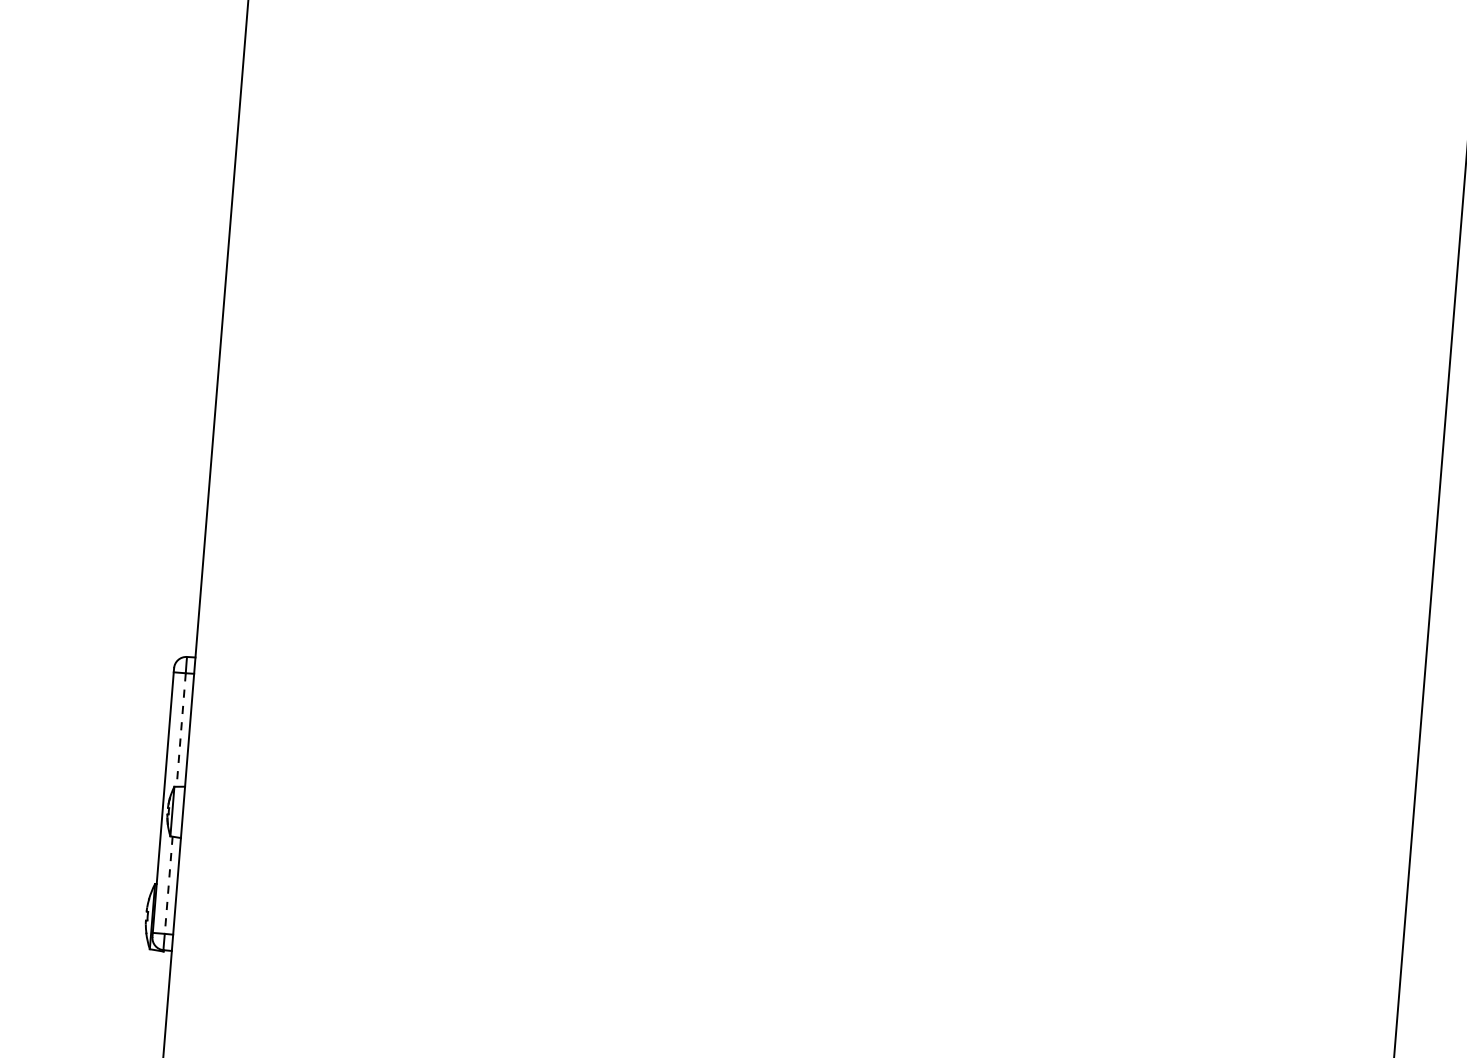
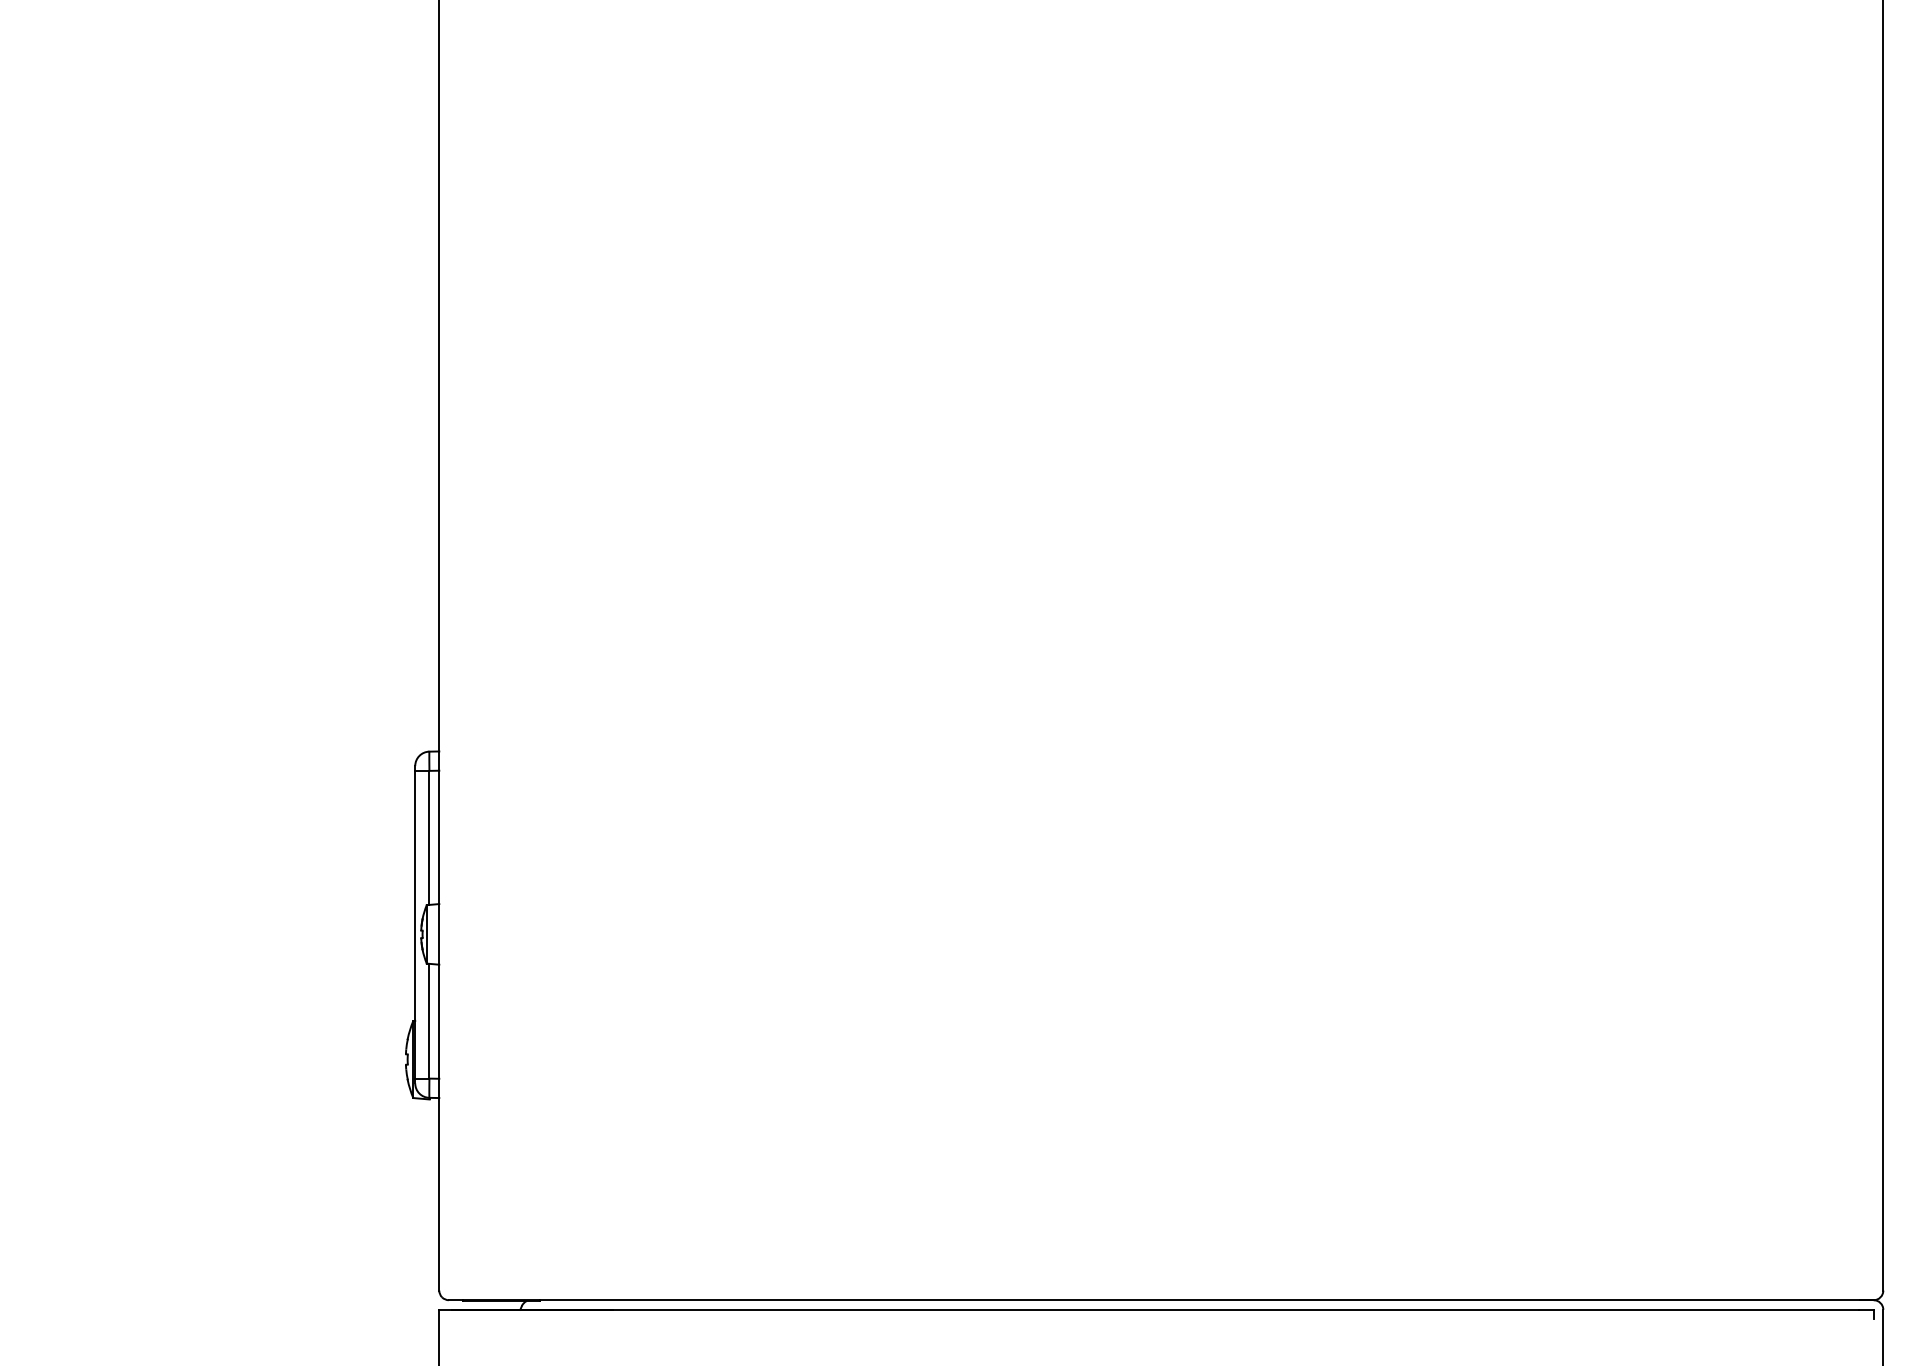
line: (181, 730) -> (429, 838), dashed -> solid
line: (168, 885) -> (429, 1021), dashed -> solid

